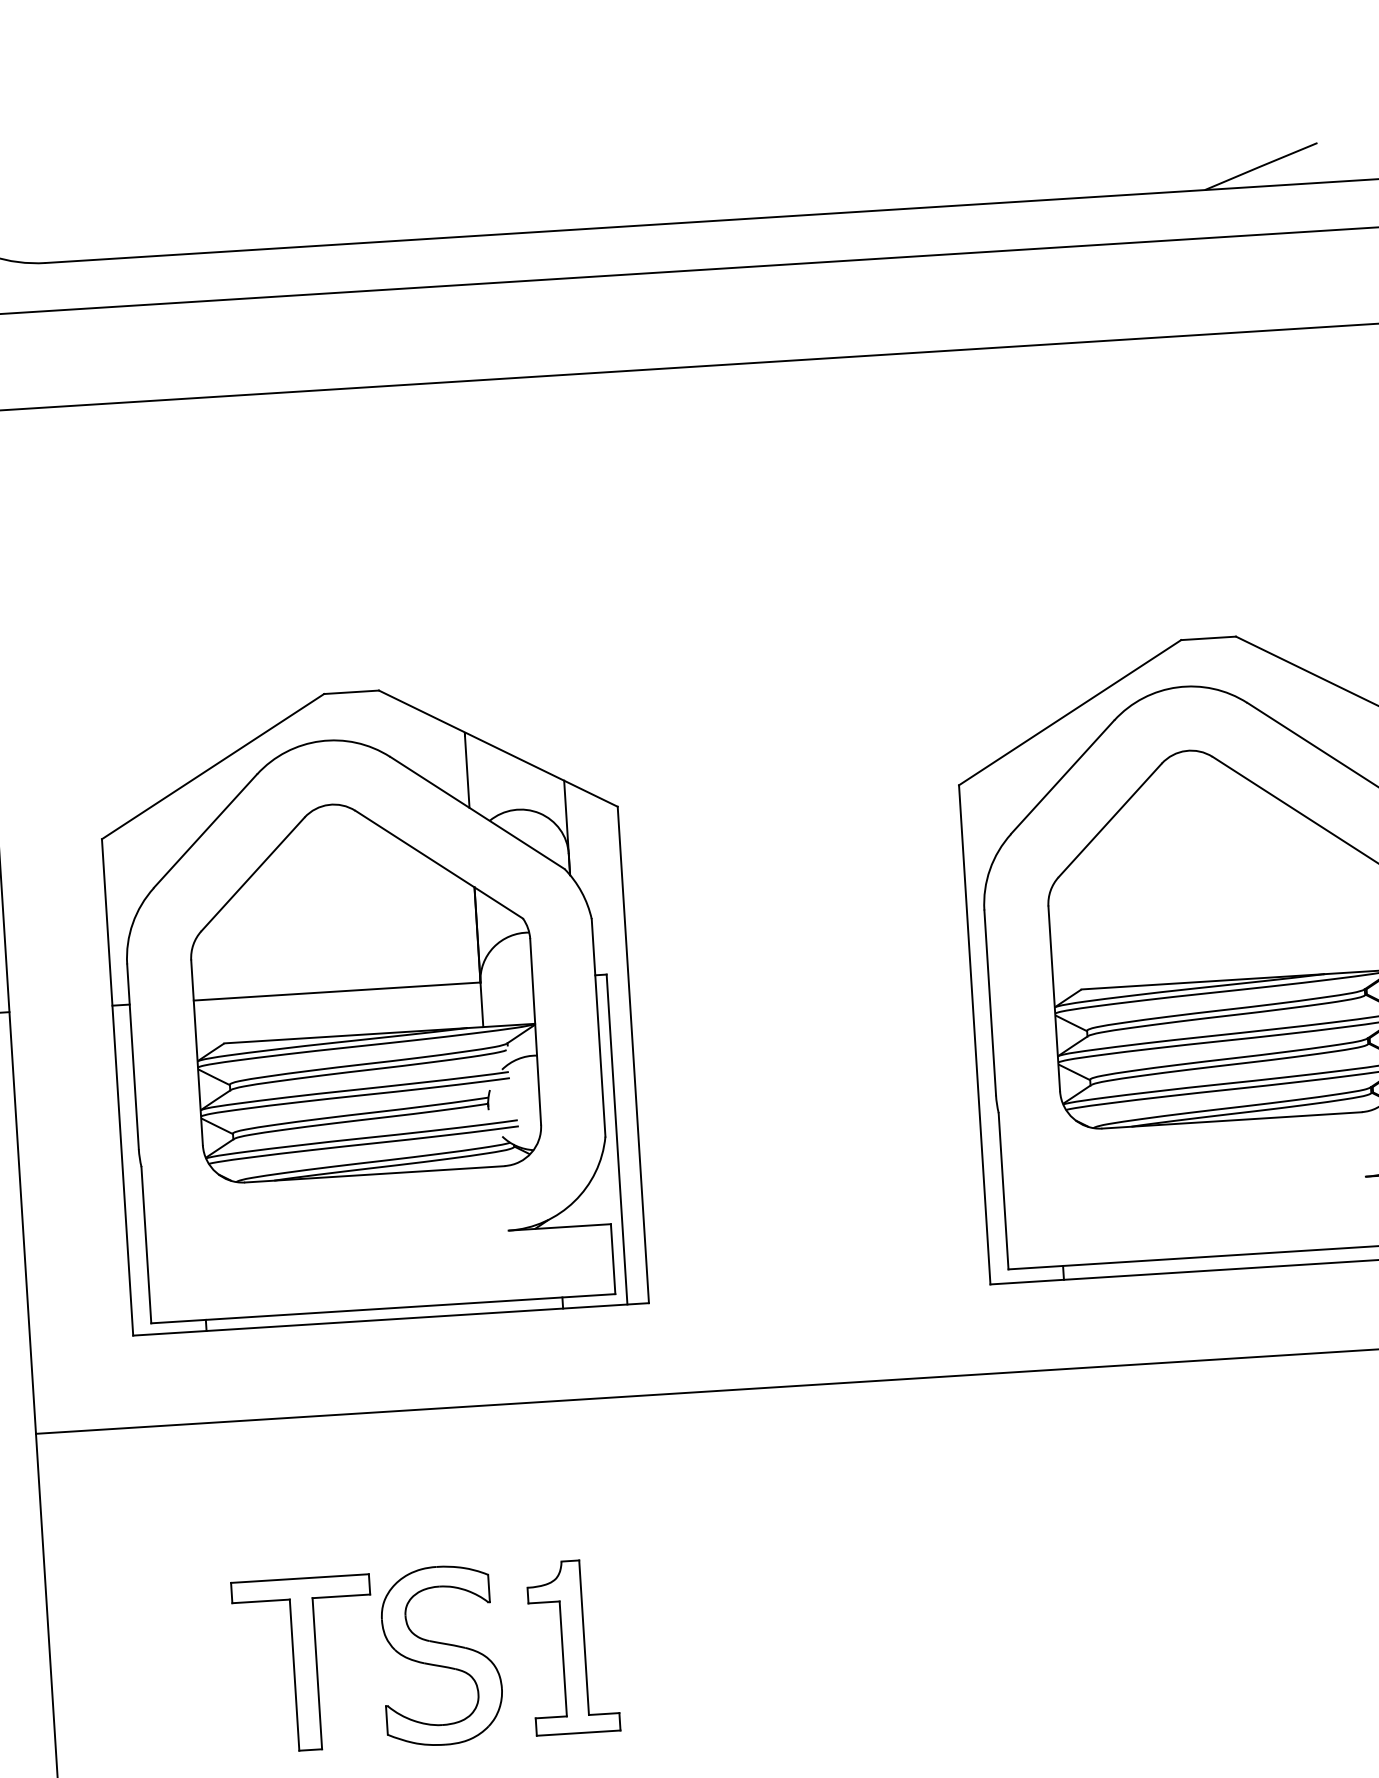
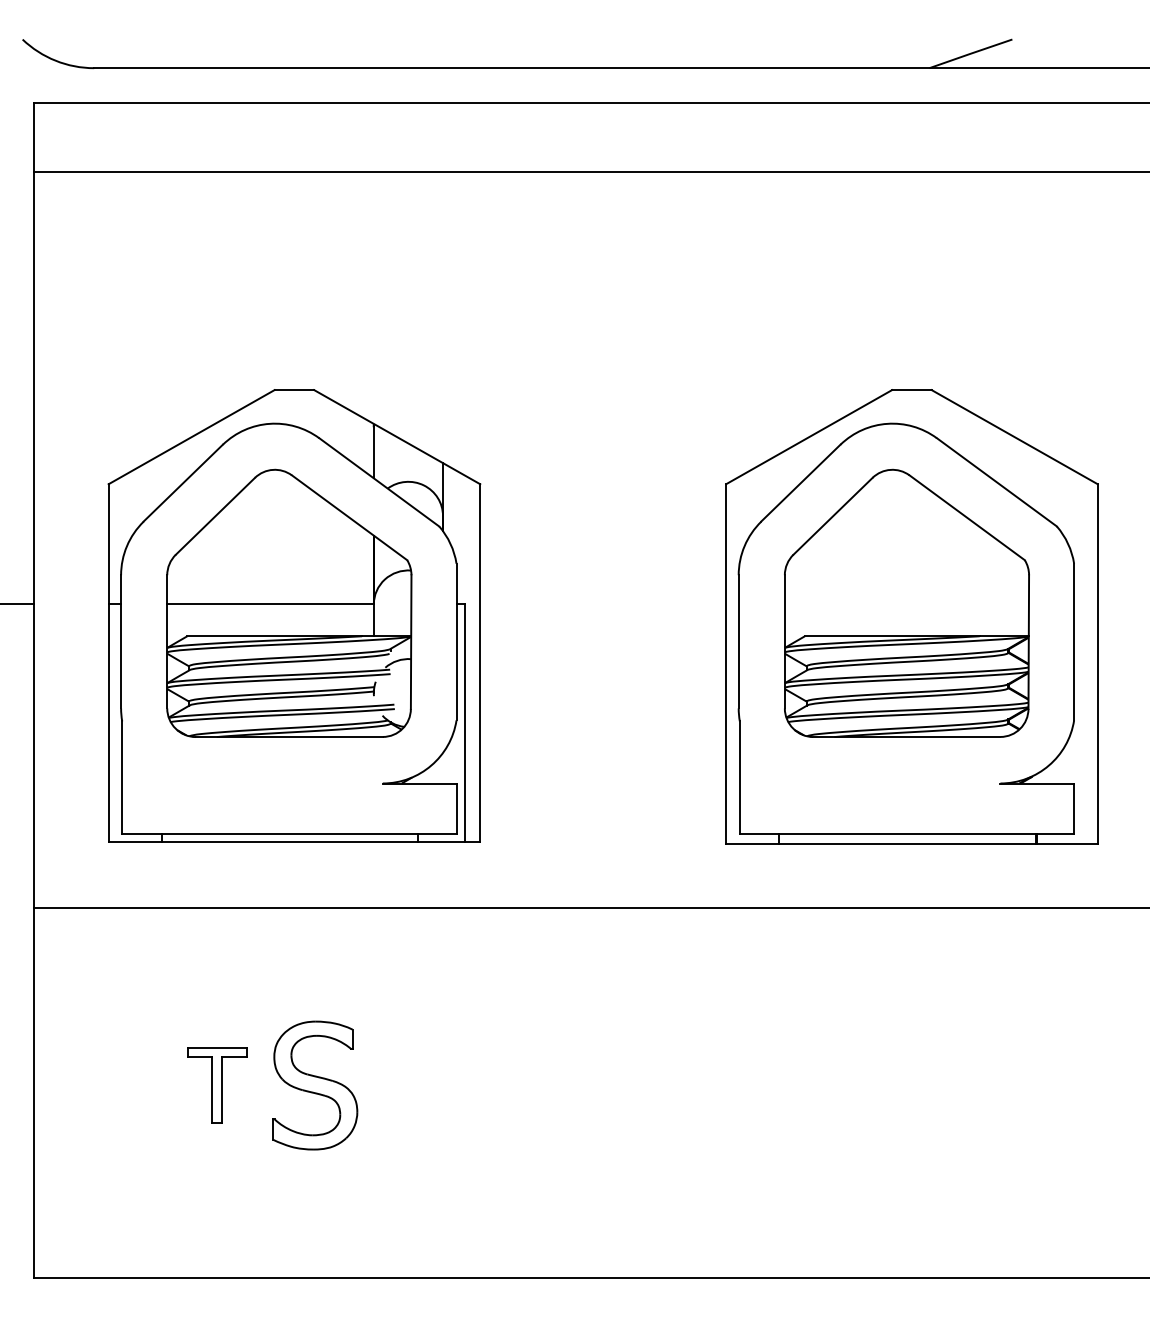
part: (573, 1645) -> (410, 1084), removed
part: (305, 1664) -> (217, 1085), size x0.6

